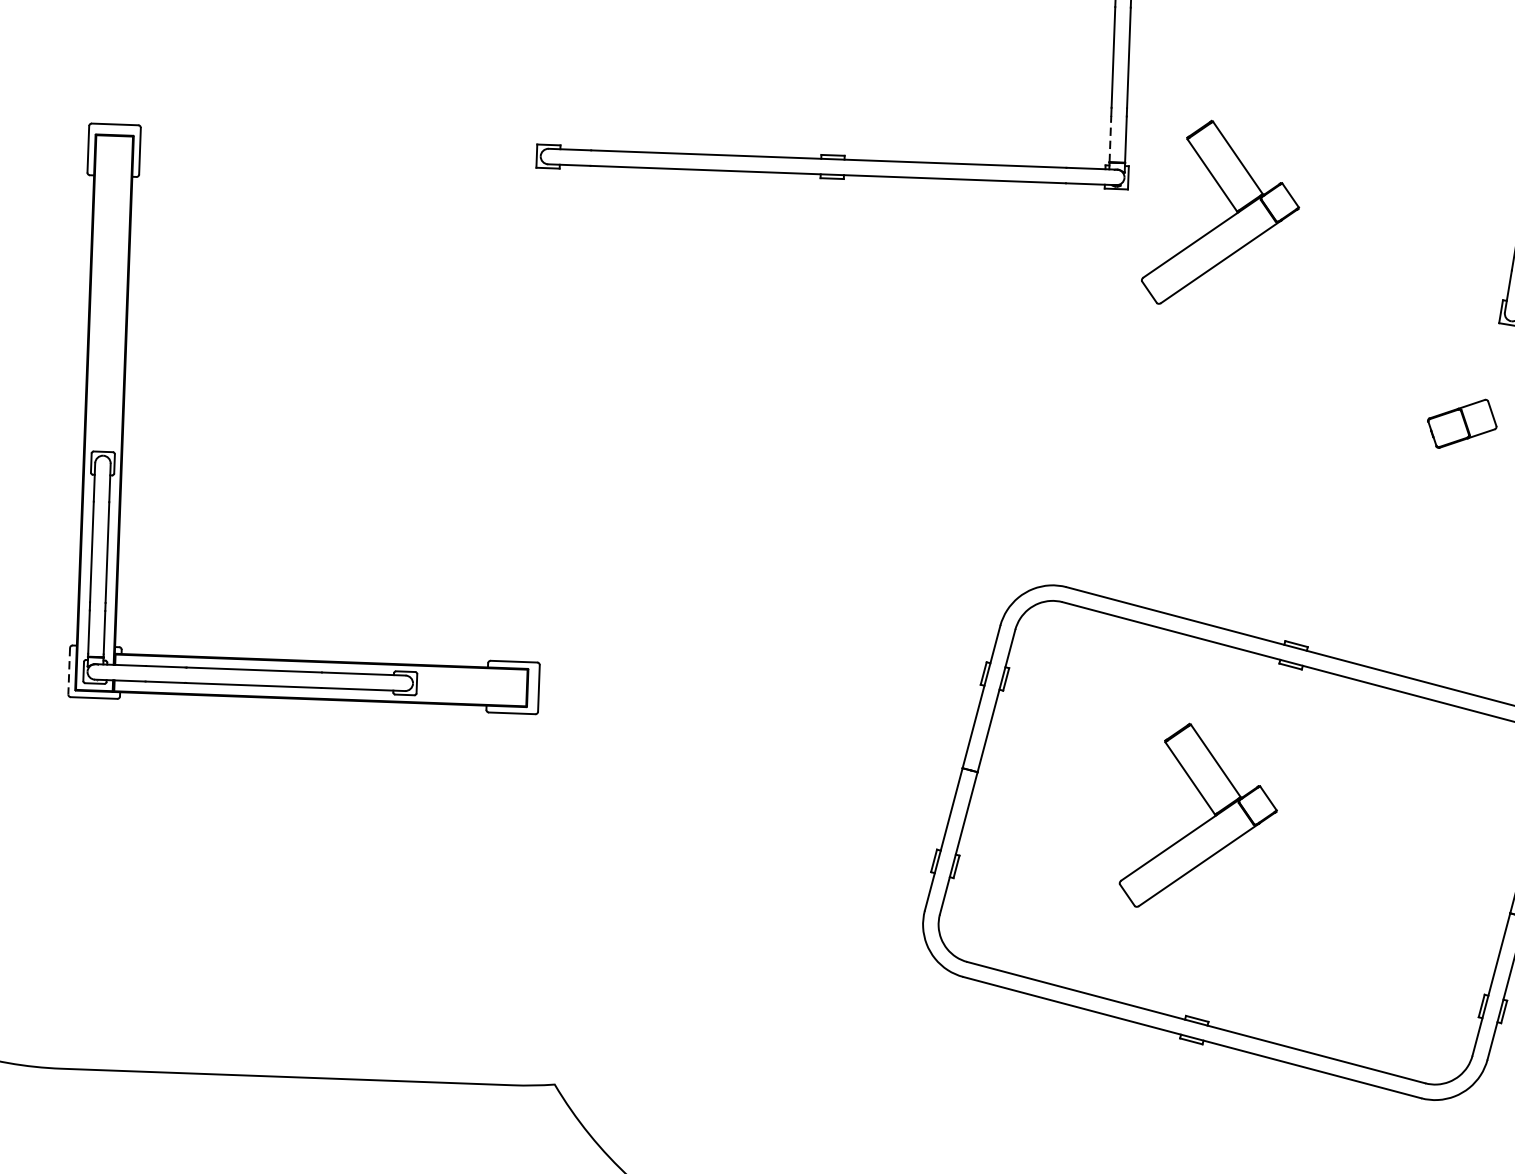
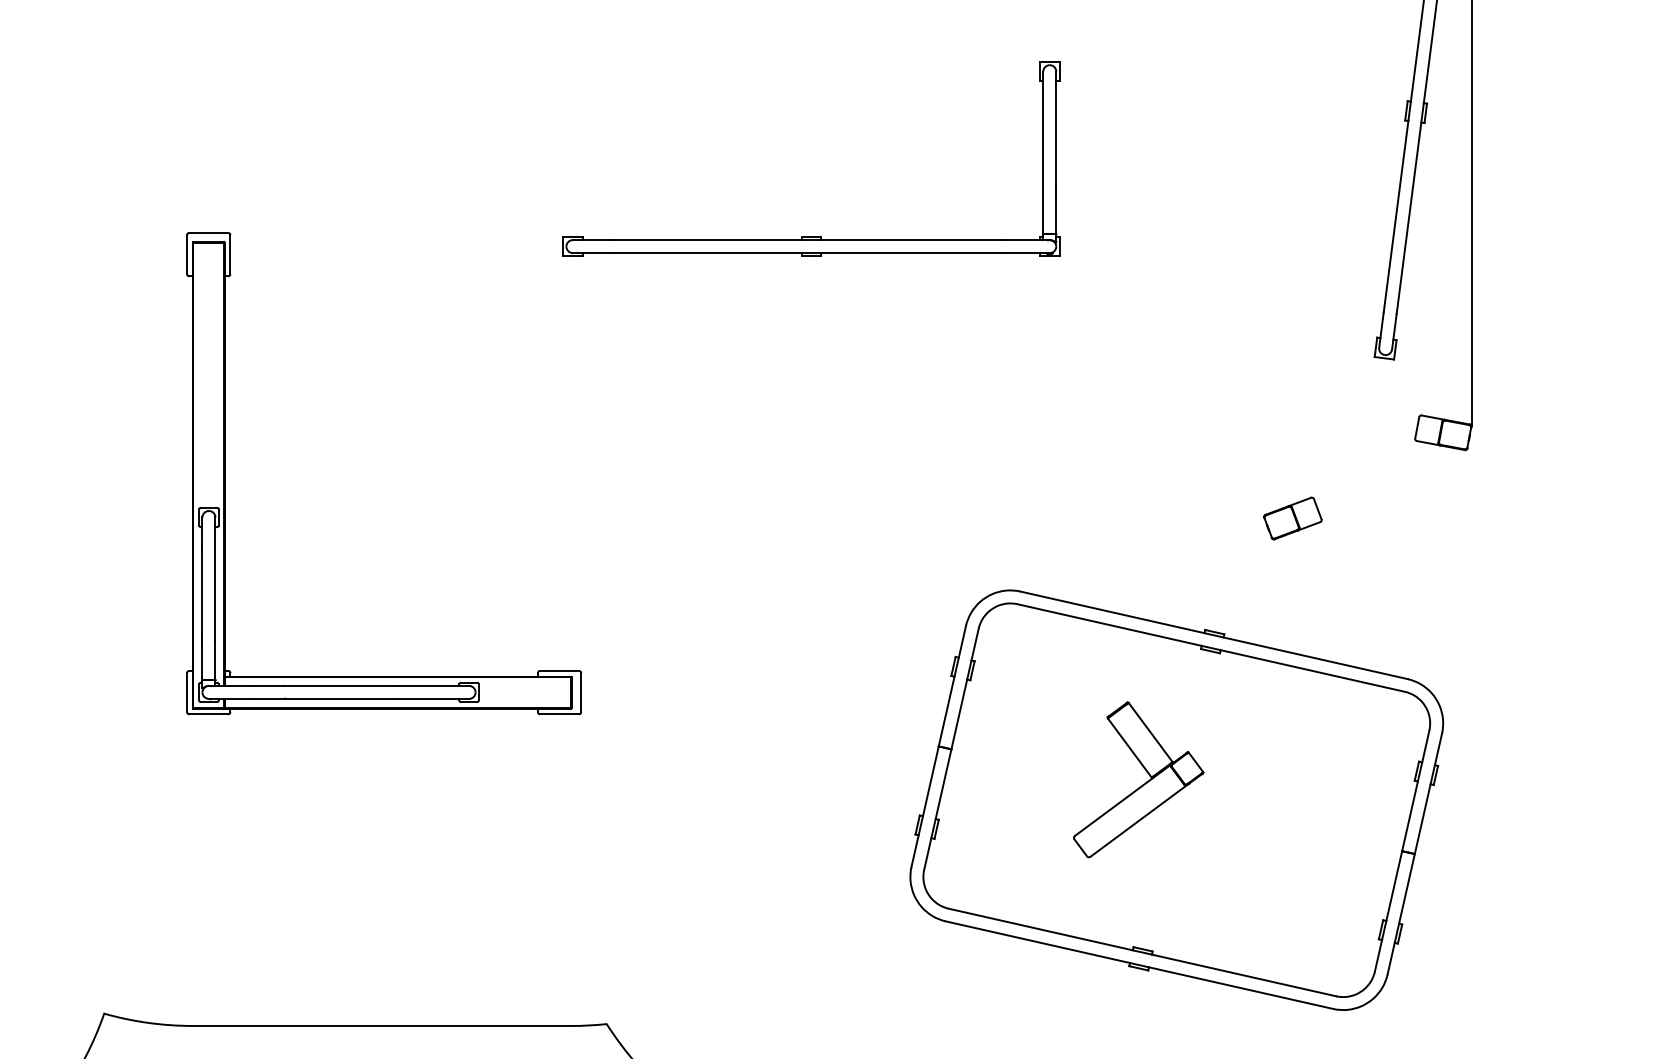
line: (1110, 138) -> (1043, 214), dashed -> solid
part: (1227, 218) -> (1143, 277), removed
part: (1461, 423) -> (1292, 518), moved
line: (69, 671) -> (187, 692), dashed -> solid

